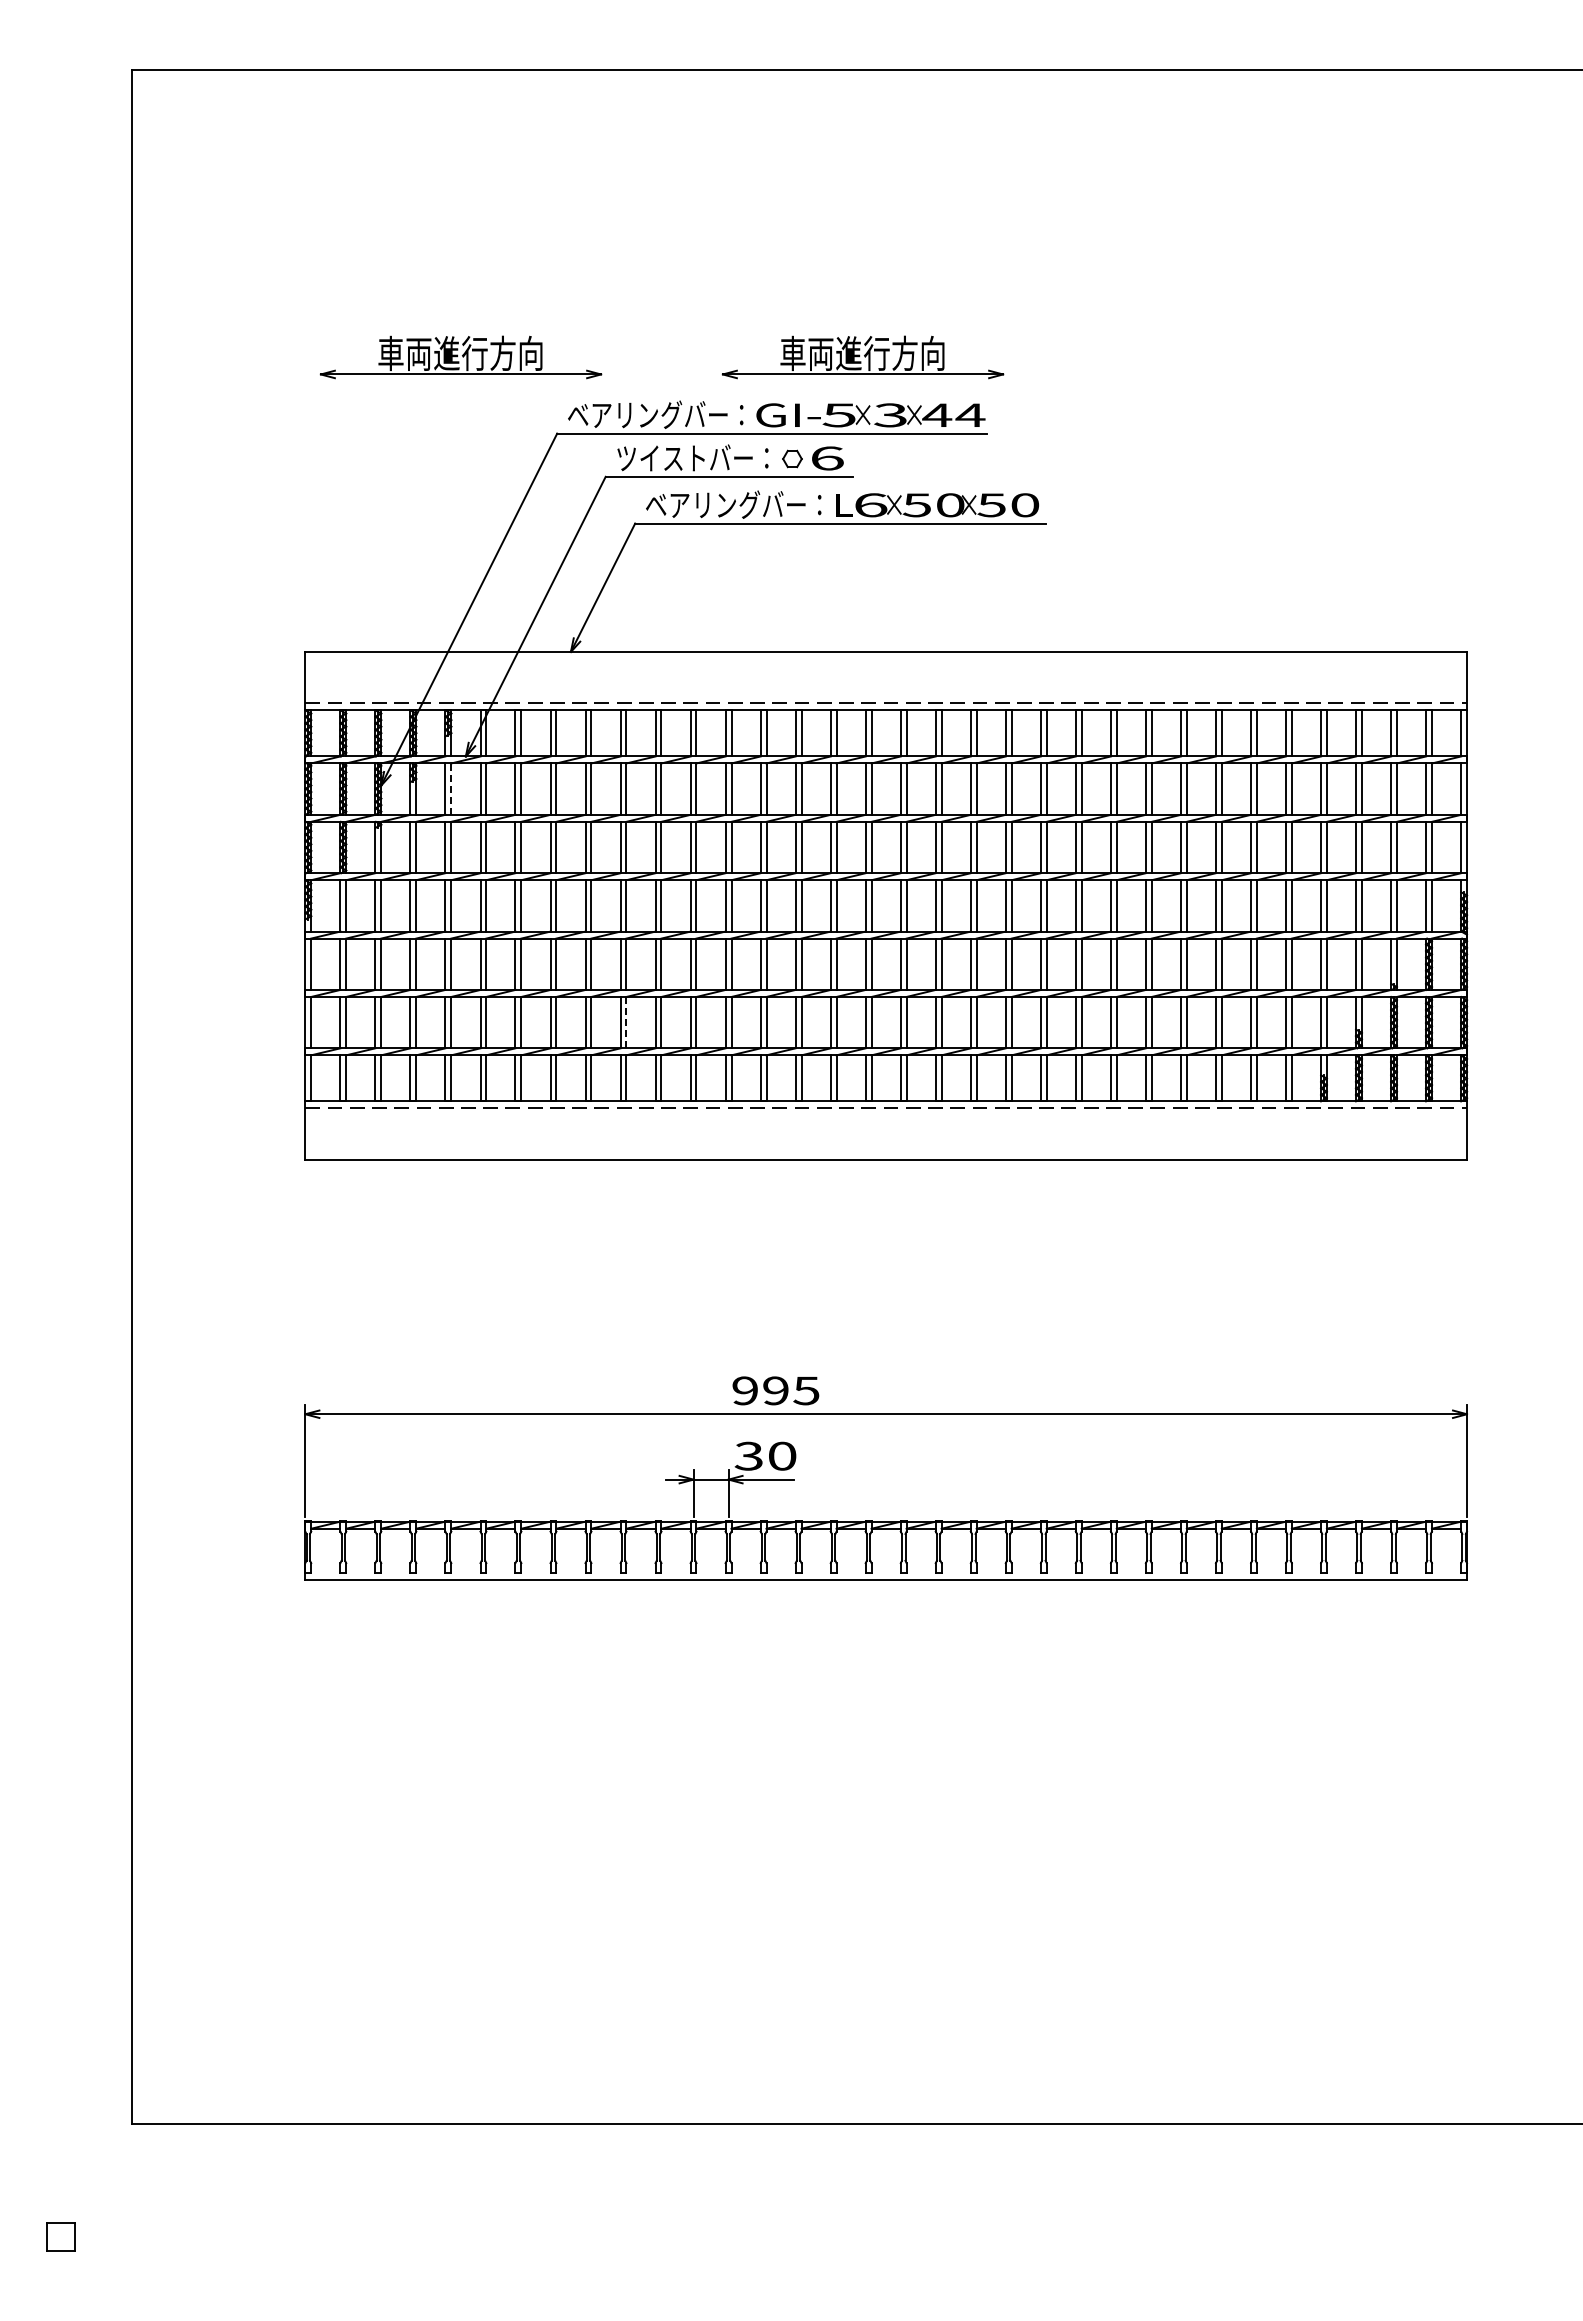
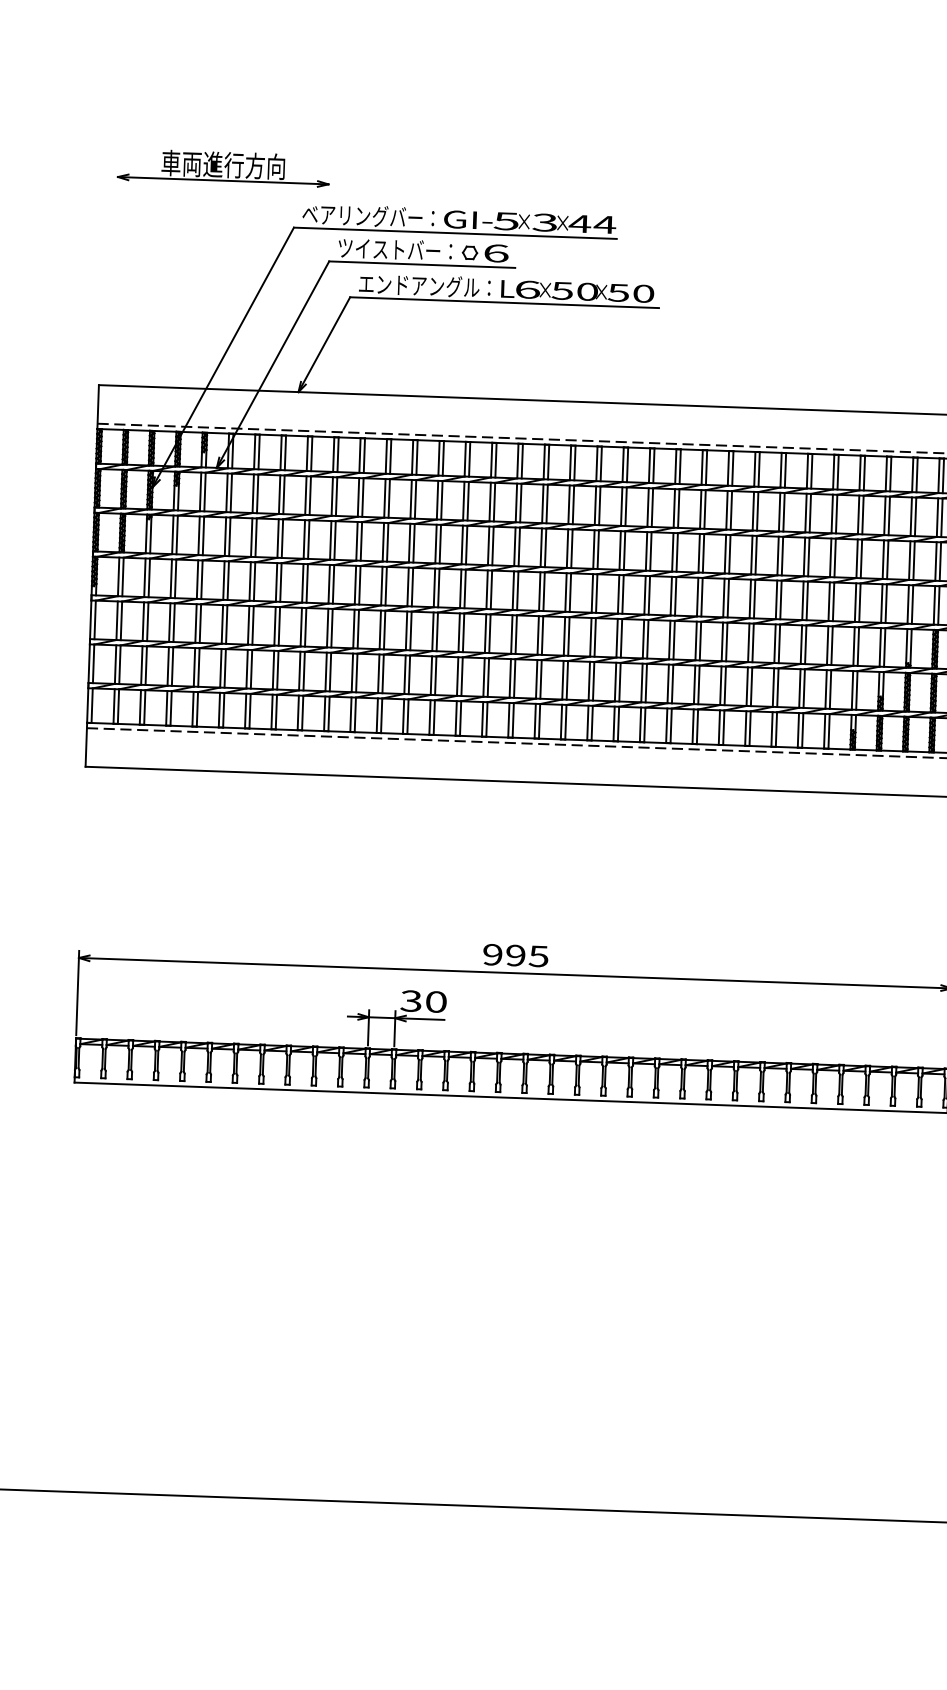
part: (862, 357) -> (525, 178), removed
text: (726, 504) -> (419, 285), ベアリングバー： -> エンドアングル：
line: (451, 789) -> (205, 492), dashed -> solid
line: (626, 1022) -> (330, 672), dashed -> solid
text: (775, 1390) -> (515, 955), moved

